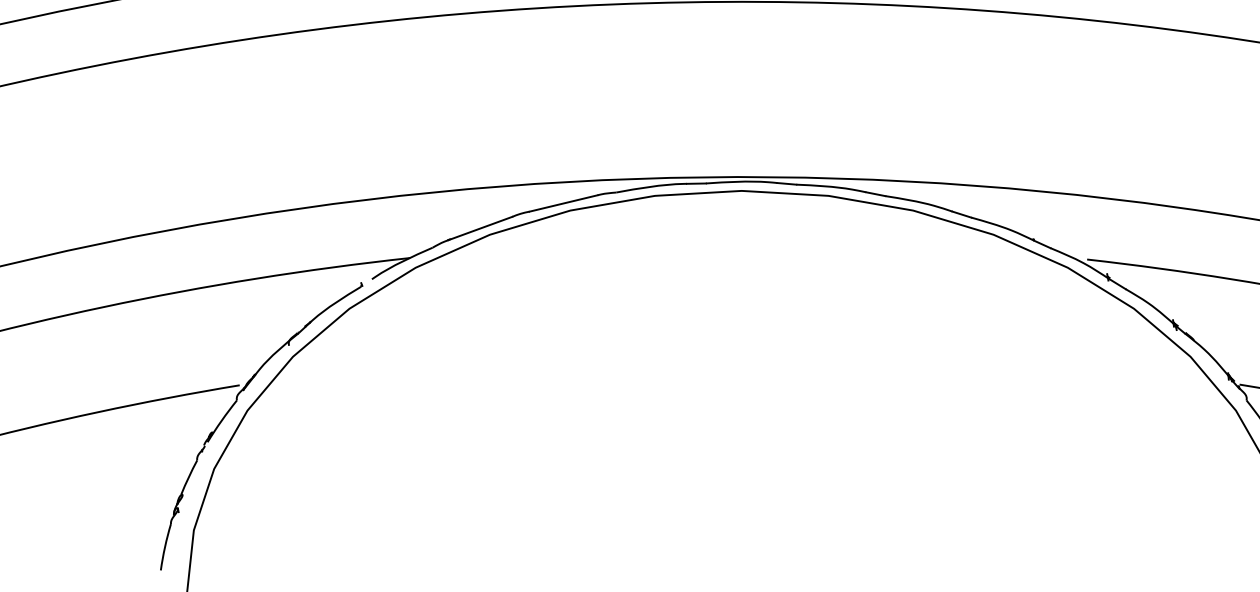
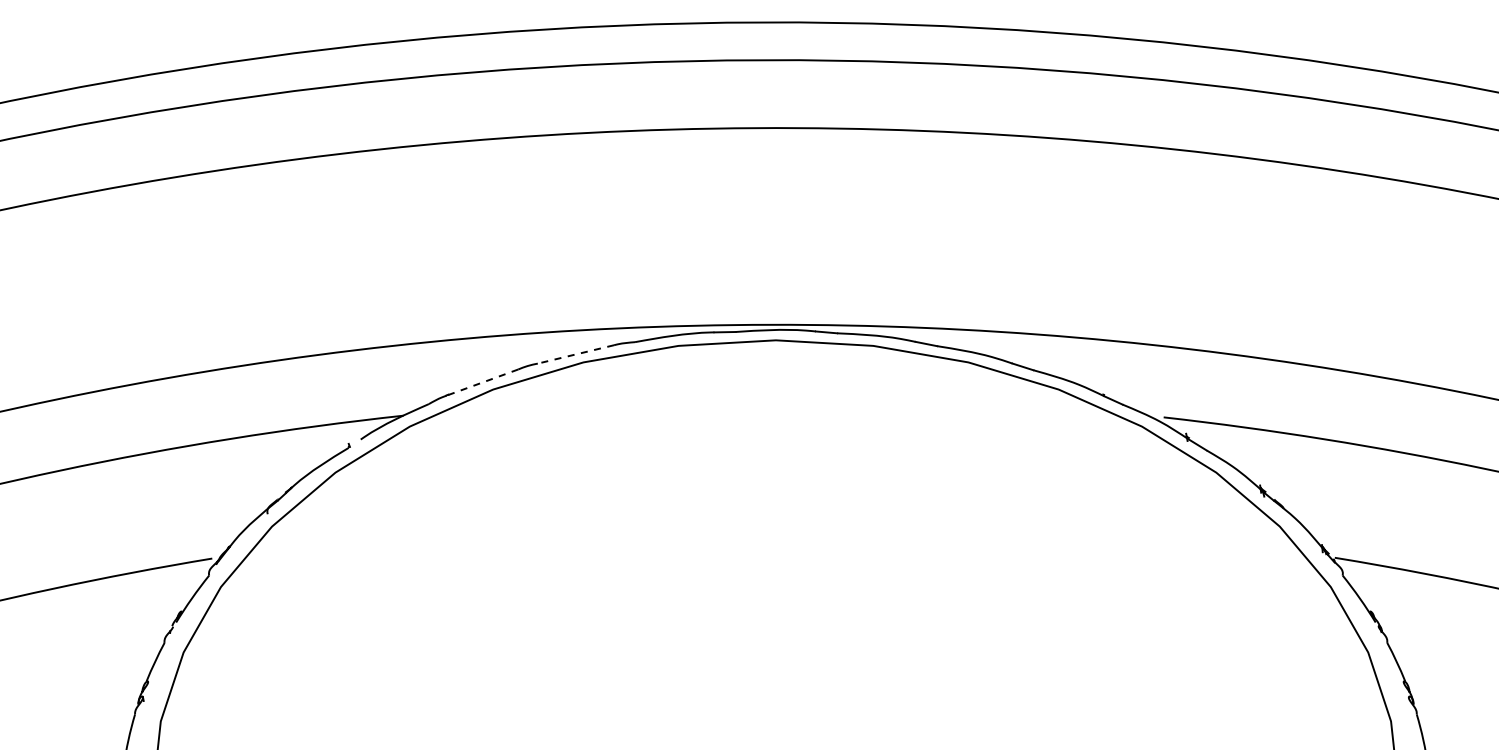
line: (563, 203) -> (575, 354), solid -> dashed
line: (479, 228) -> (481, 382), solid -> dashed

